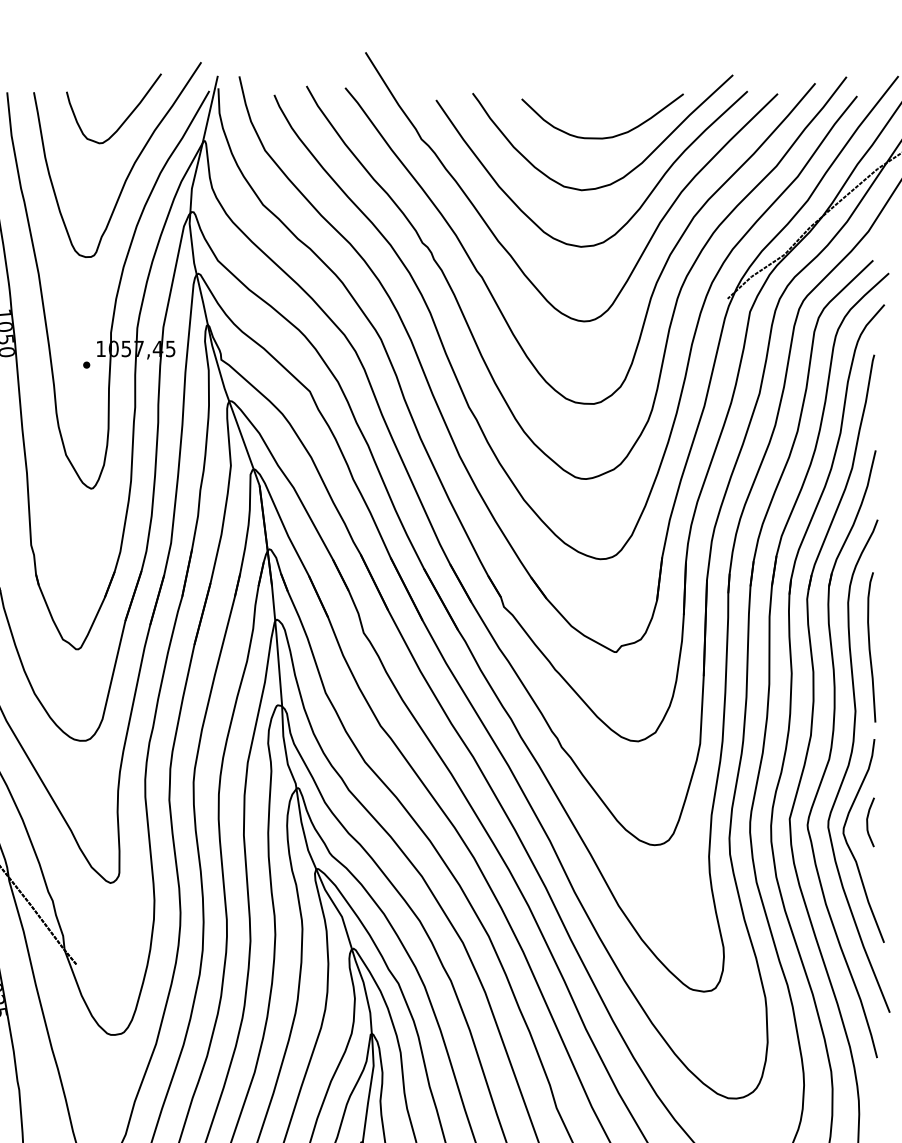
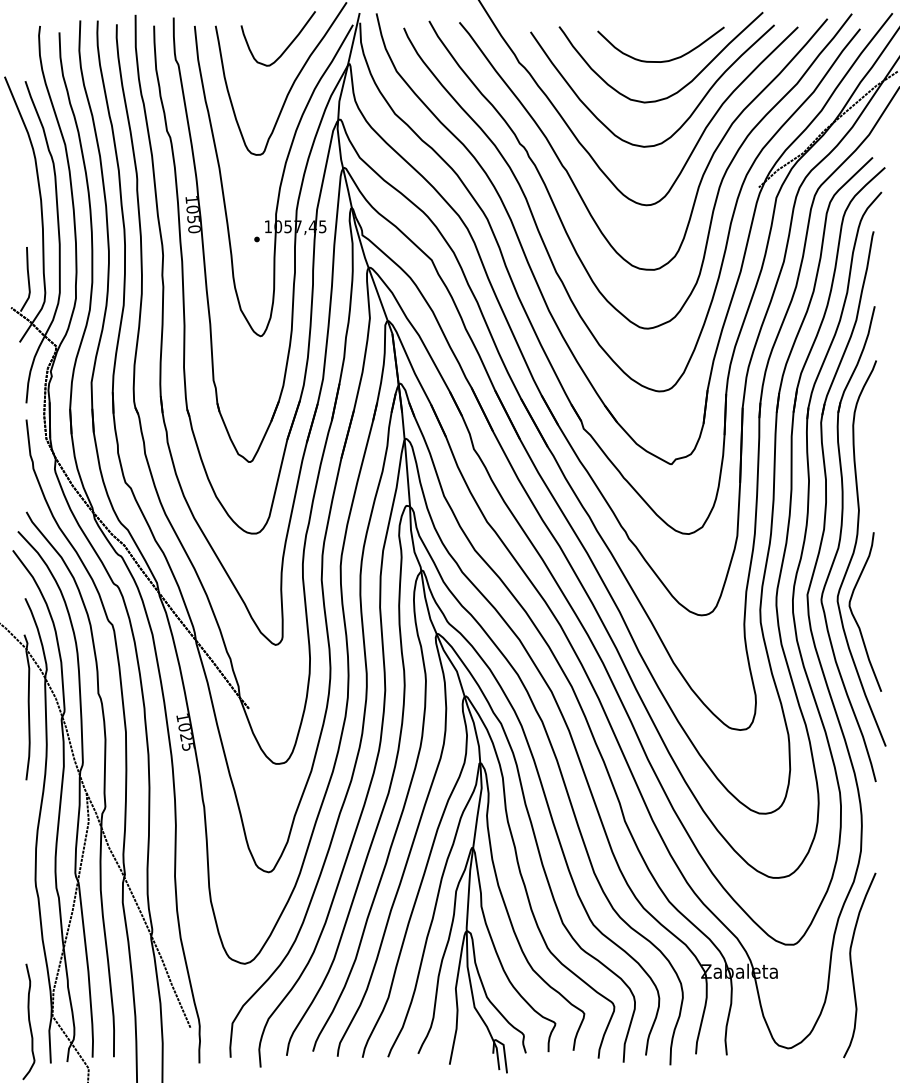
curve: (870, 647) -> (870, 460), removed
curve: (868, 823) -> (869, 598), removed

